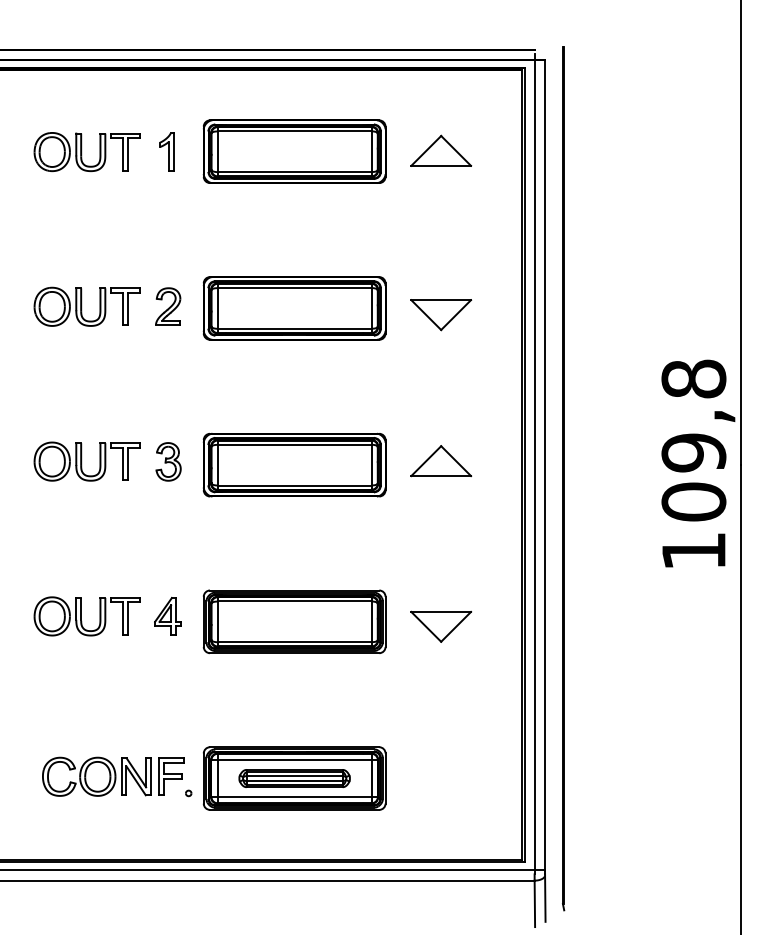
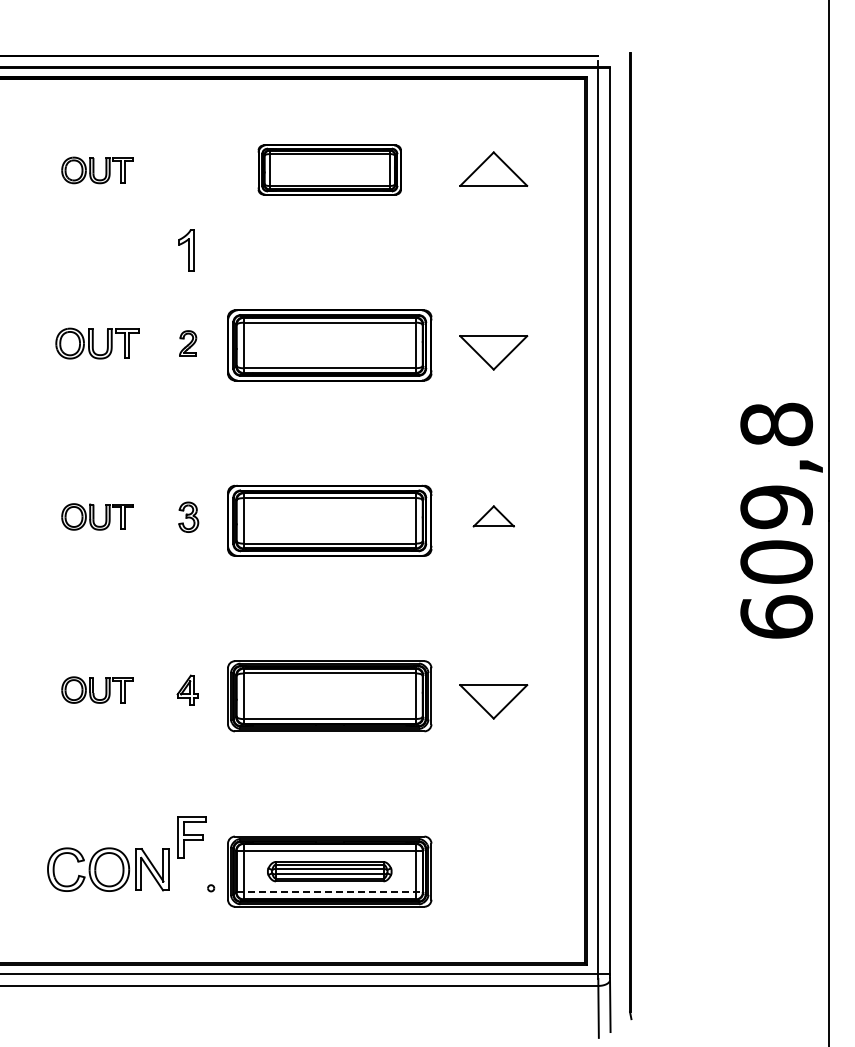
part: (294, 151) -> (329, 169), size x0.7
part: (87, 152) -> (97, 170), size x0.6
part: (166, 152) -> (186, 250), moved
part: (87, 306) -> (97, 343), size x0.7
part: (167, 306) -> (187, 343), size x0.6
part: (87, 461) -> (97, 516), size x0.6
part: (440, 461) -> (493, 516), size x0.6
part: (168, 462) -> (188, 517), size x0.7
text: (693, 550) -> (776, 616), 109,8 -> 609,8
part: (87, 615) -> (97, 689), size x0.6
part: (167, 615) -> (187, 689), size x0.7
part: (171, 776) -> (191, 837), moved
line: (295, 797) -> (330, 892), solid -> dashed

